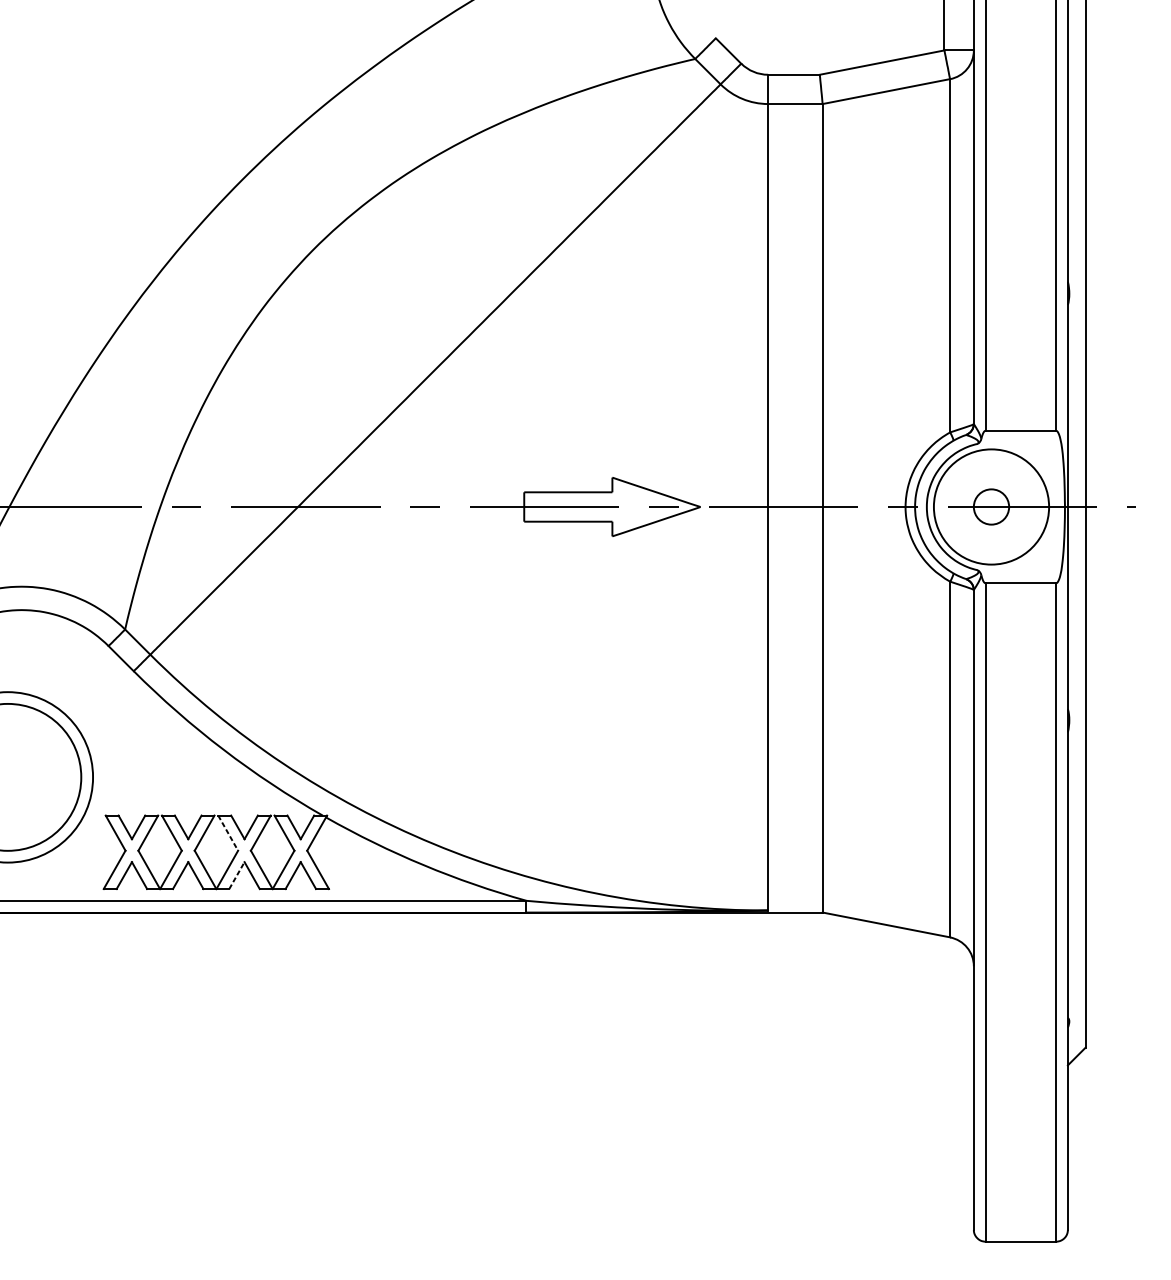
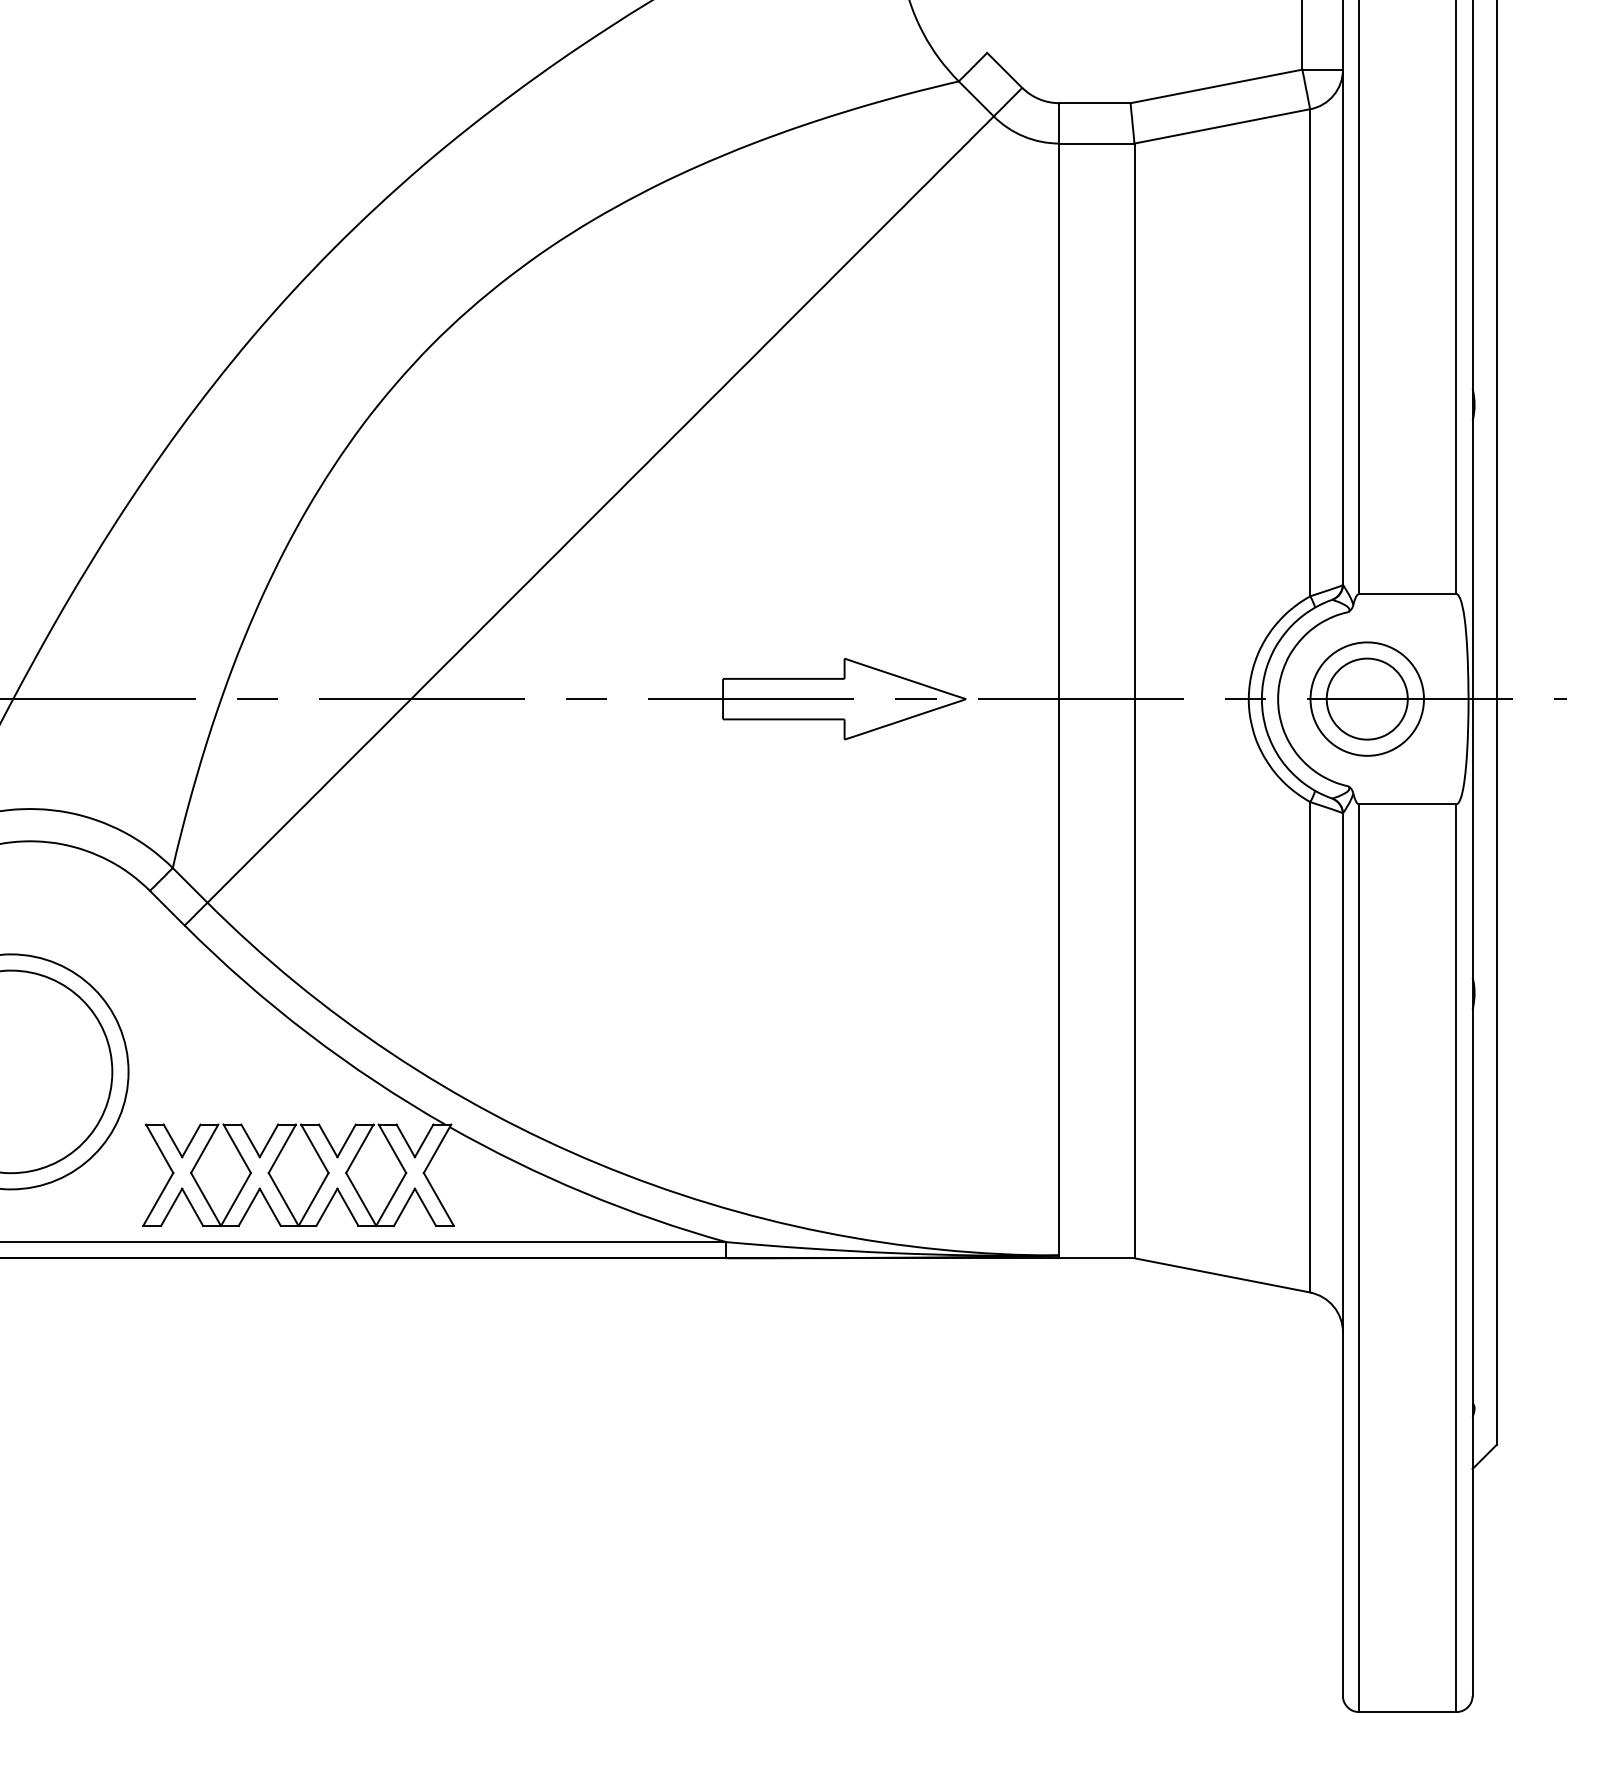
circle: (990, 506) -> (1366, 698), size x1.67
circle: (991, 506) -> (1367, 698), size x0.71
line: (227, 832) -> (314, 1148), dashed -> solid
line: (237, 874) -> (327, 1206), dashed -> solid

